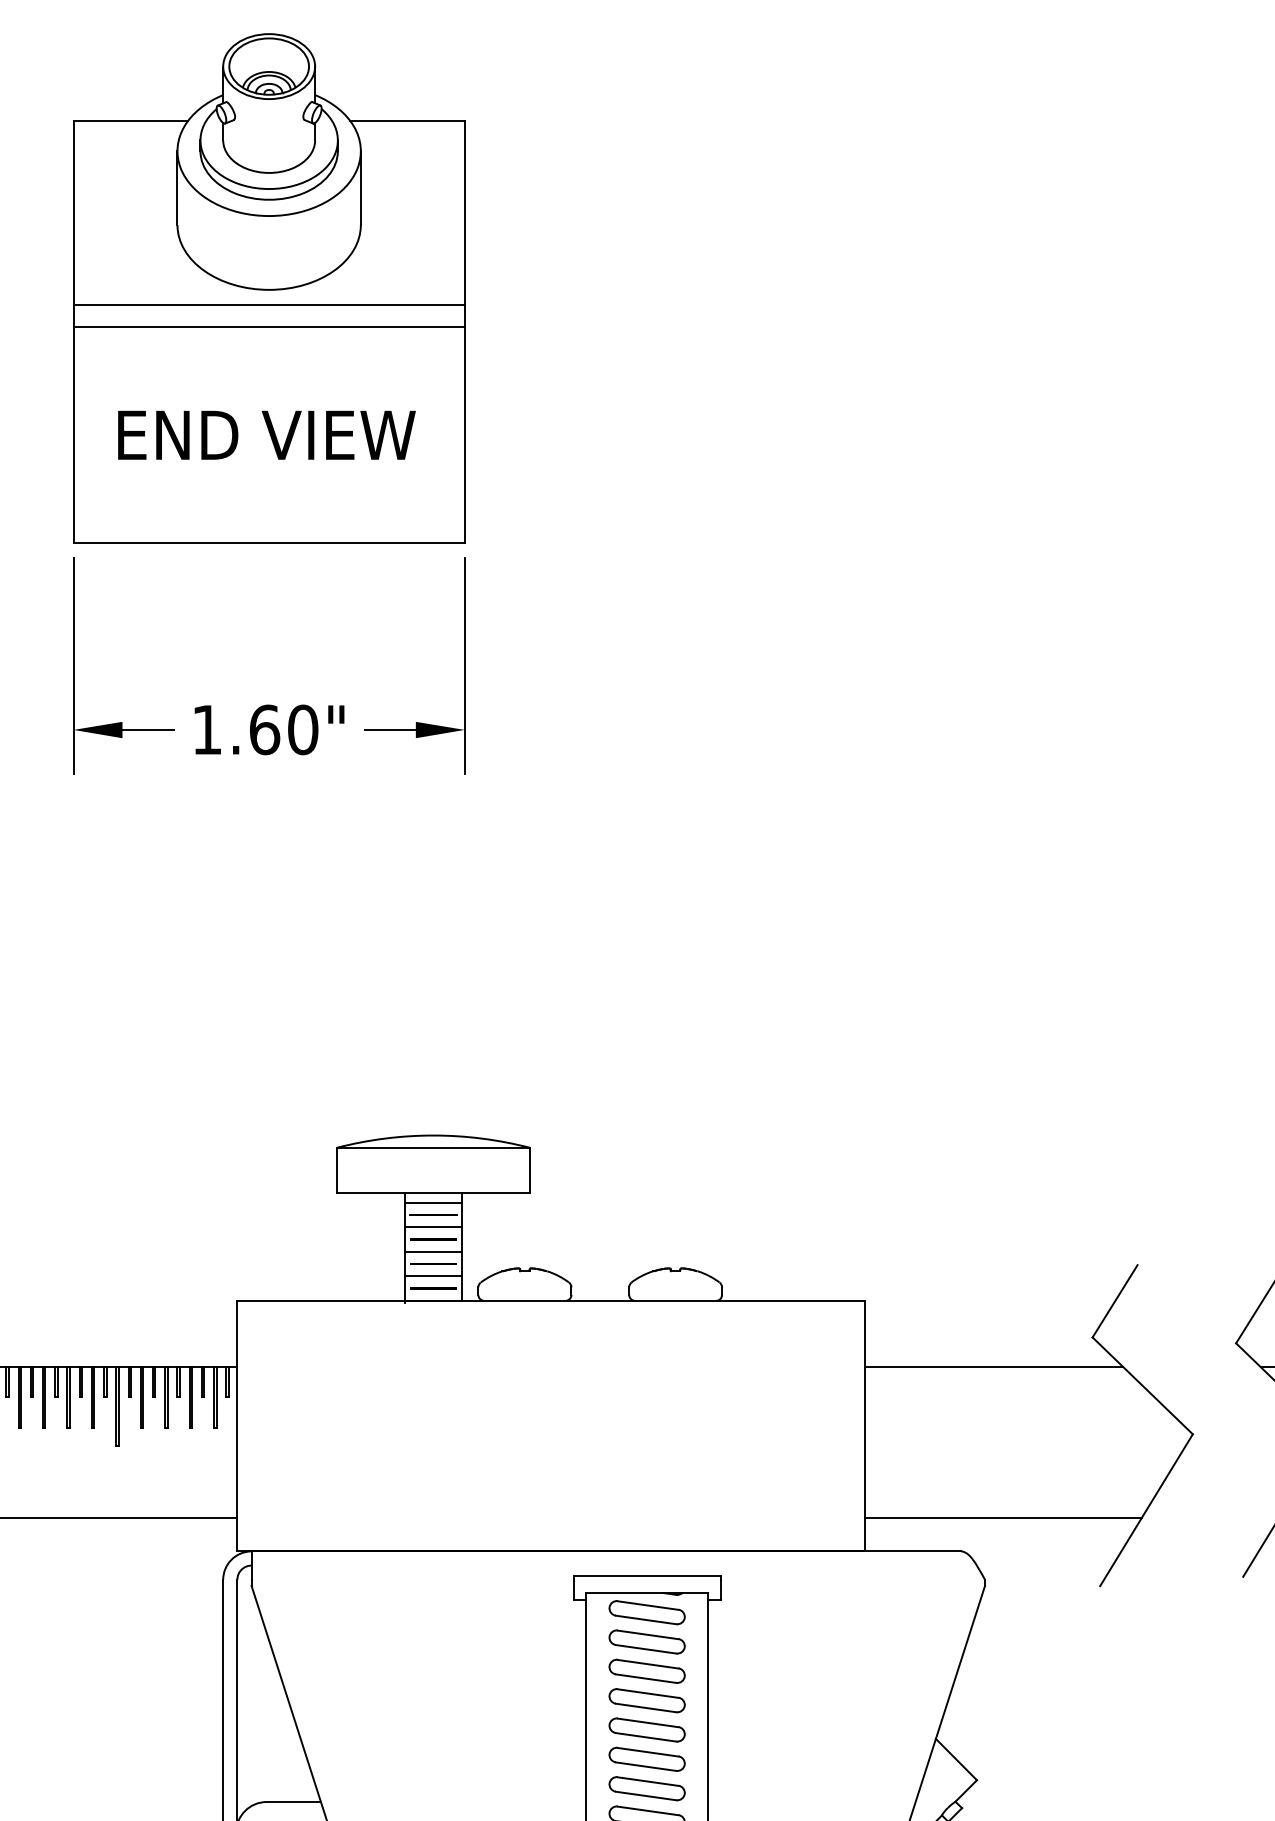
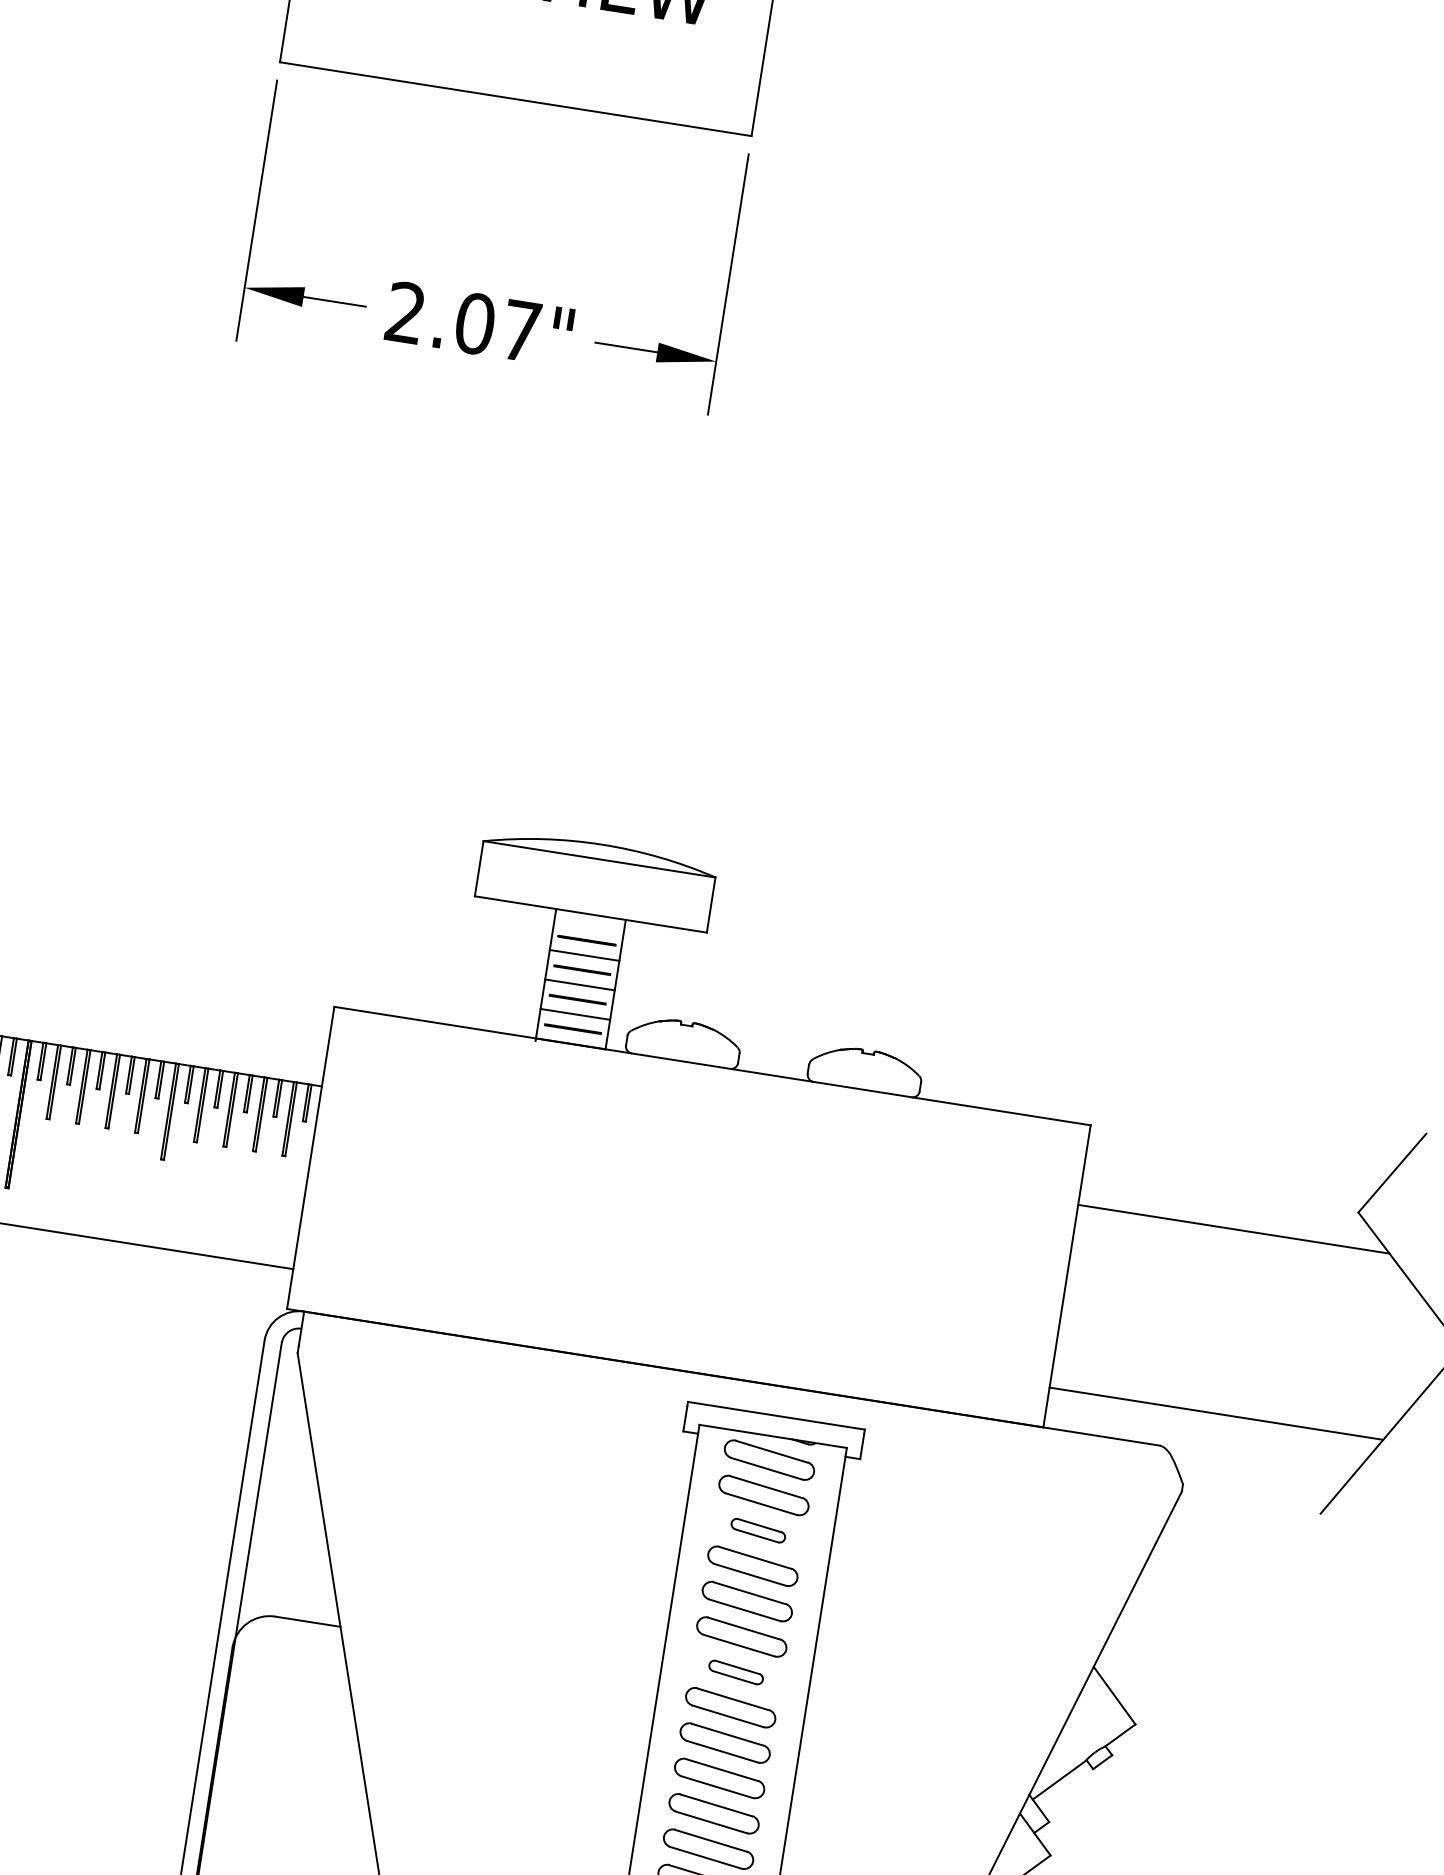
text: (255, 729) -> (464, 321), 1.60" -> 2.07"
line: (433, 1203) -> (589, 926), removed
part: (646, 1670) -> (757, 1529), size x0.6
part: (646, 1788) -> (735, 1672), size x0.6

